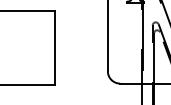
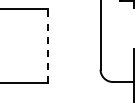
line: (55, 47) -> (48, 45), solid -> dashed

